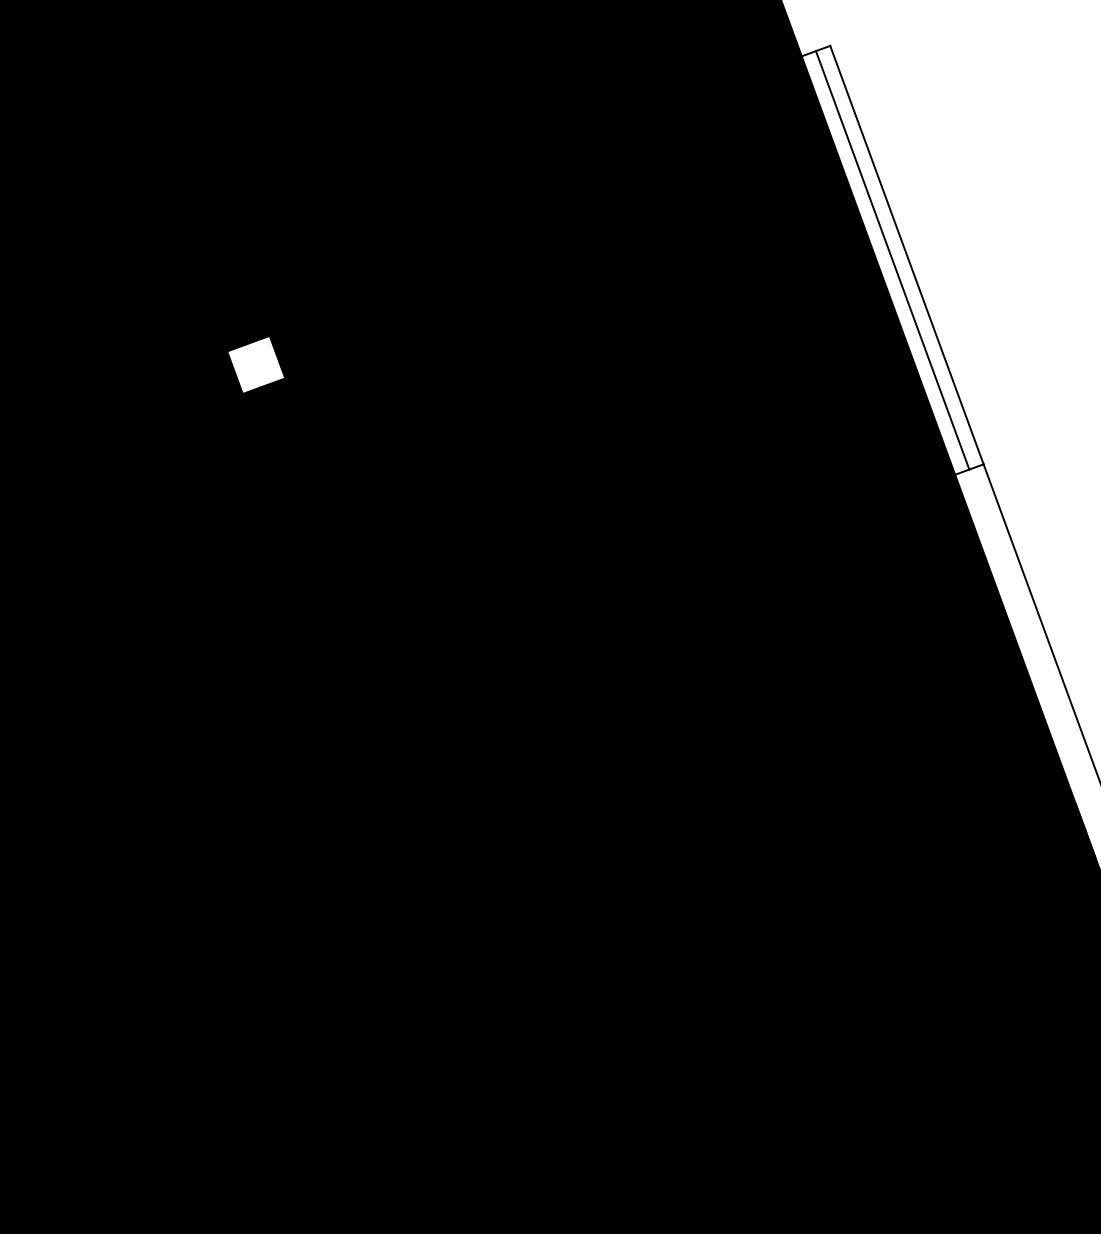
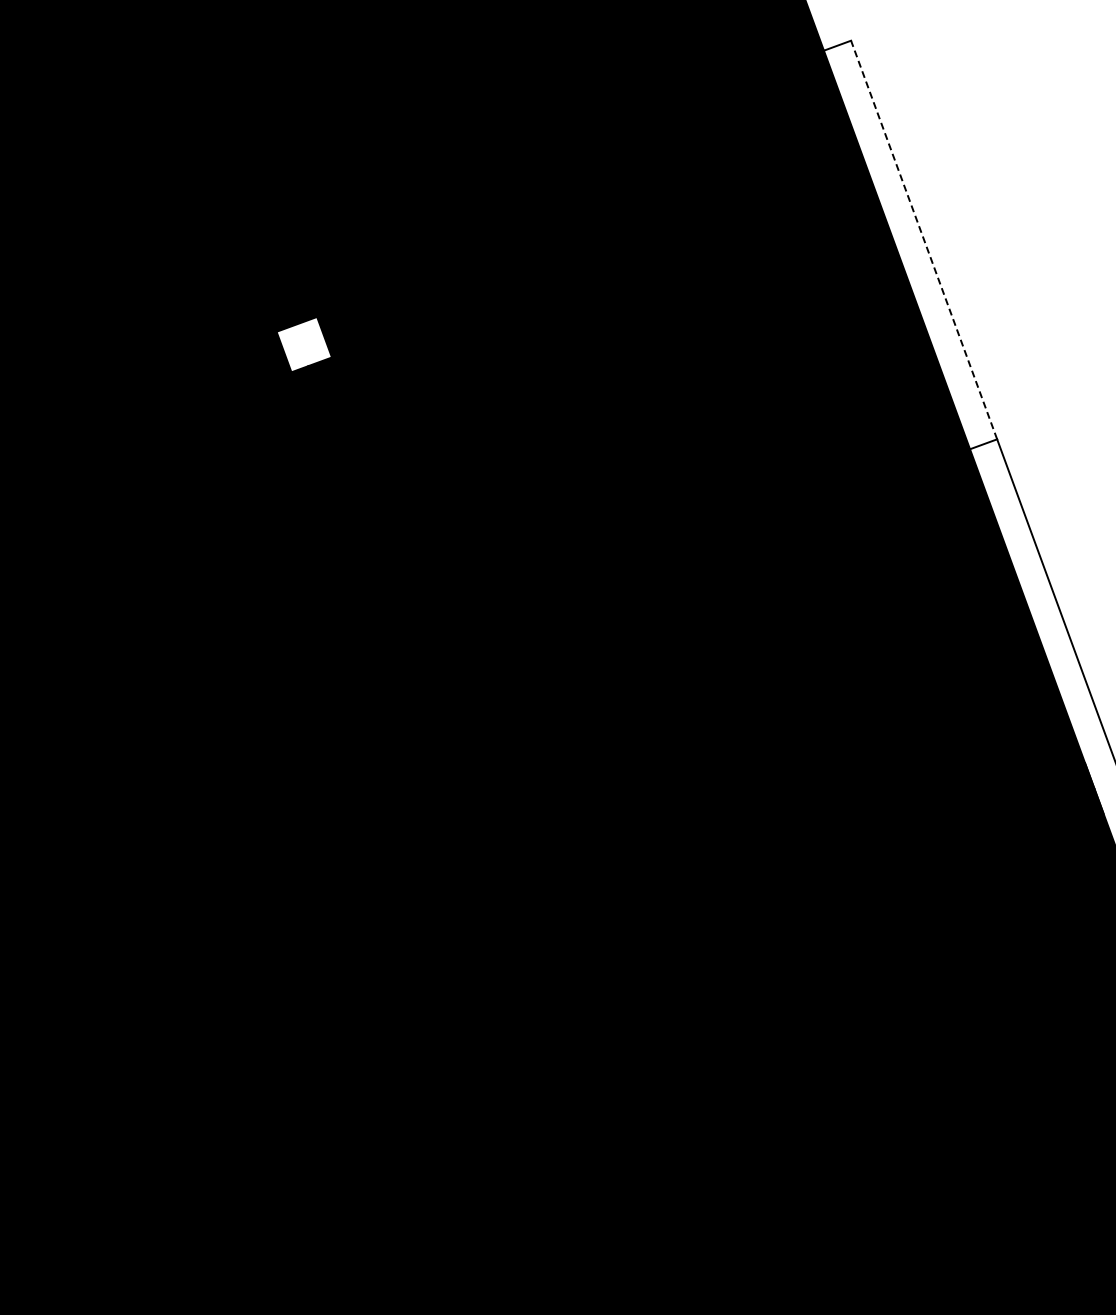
line: (906, 254) -> (923, 239), solid -> dashed
line: (892, 259) -> (910, 244), removed

